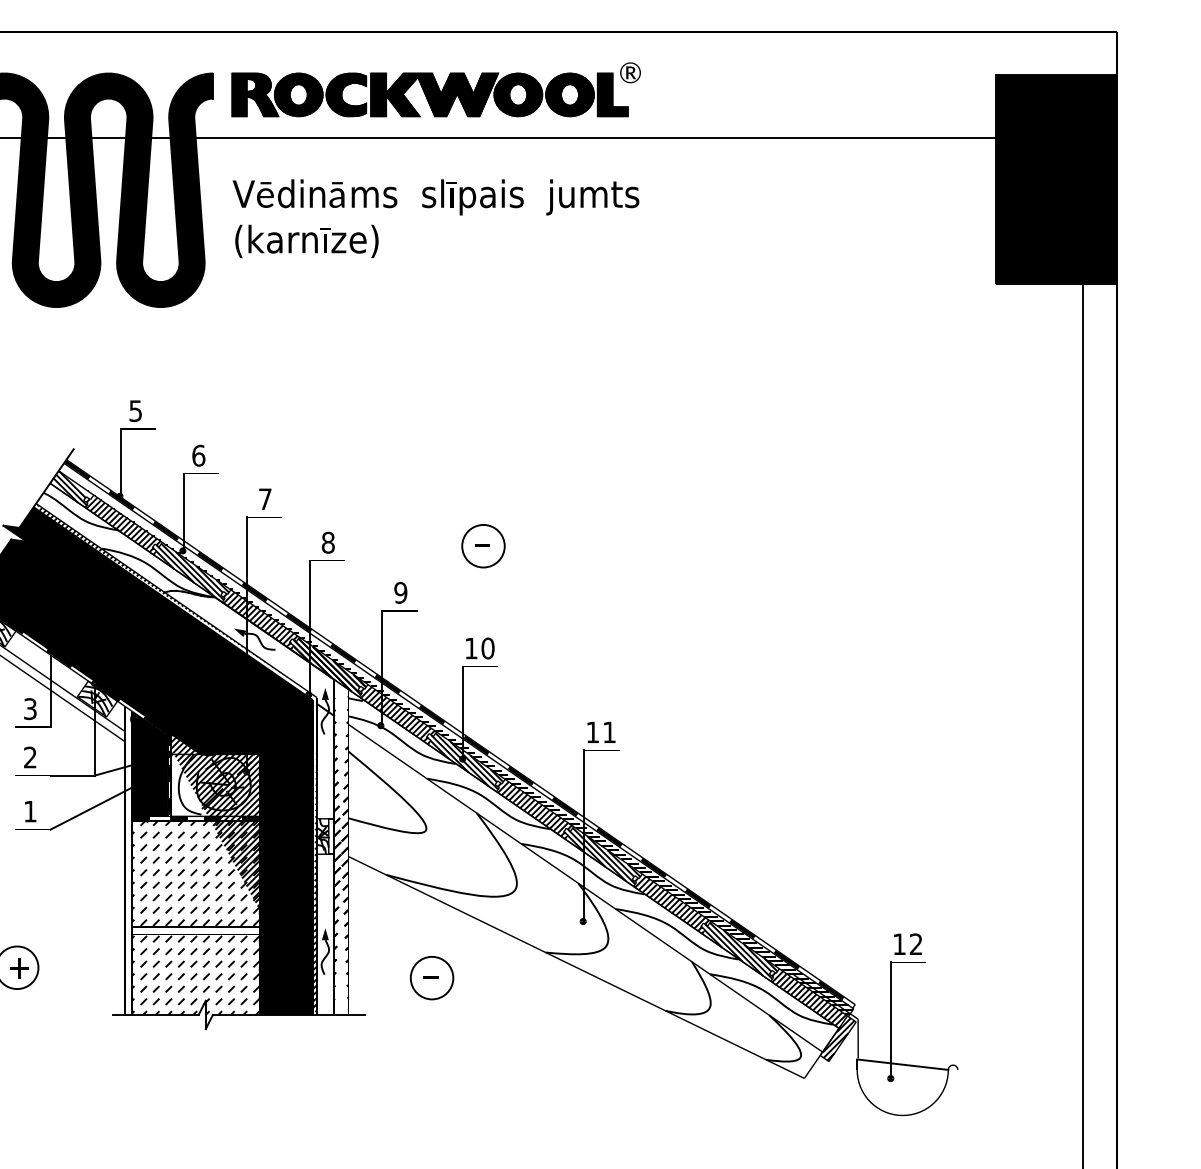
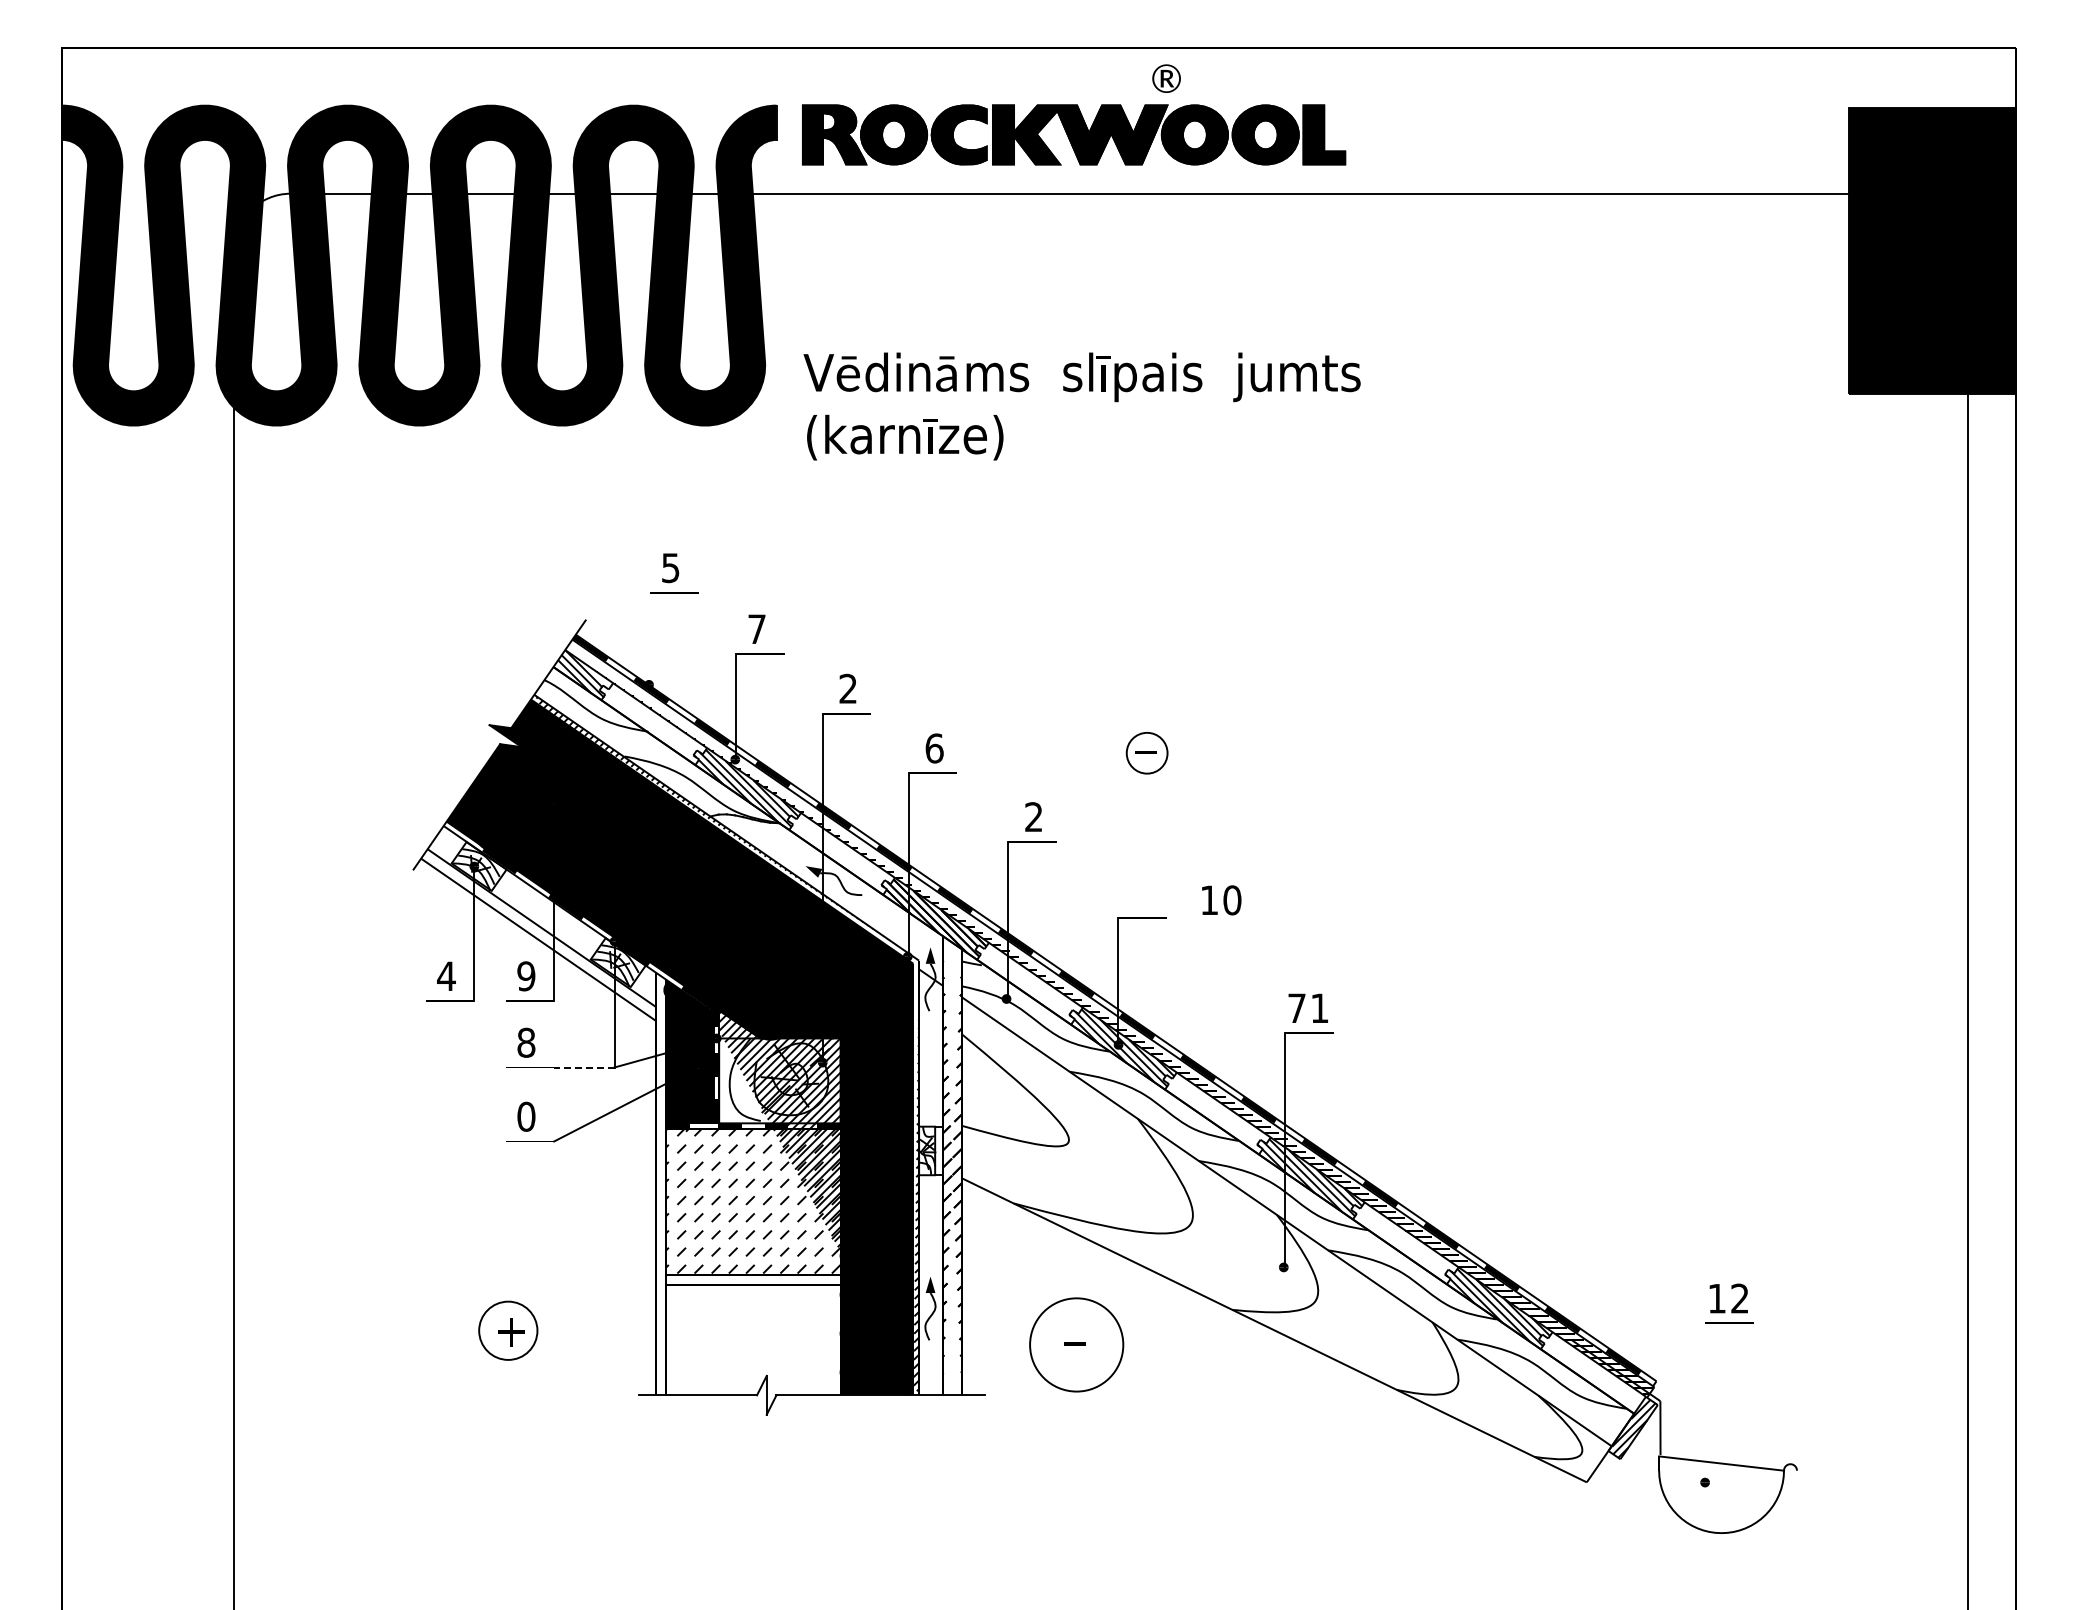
text: (630, 72) -> (1166, 78), moved
text: (435, 218) -> (1081, 406), moved
text: (199, 455) -> (757, 629), 6 -> 7
line: (120, 461) -> (650, 637), removed
text: (264, 498) -> (847, 688), 7 -> 2
hatch: (123, 524) -> (653, 723), removed
text: (328, 542) -> (934, 748), 8 -> 6
circle: (483, 546) -> (1147, 753), size x0.7
text: (400, 593) -> (1033, 817), 9 -> 2
hatch: (260, 619) -> (841, 853), removed
text: (480, 648) -> (1221, 900), moved
text: (30, 709) -> (526, 976), 3 -> 9
hatch: (397, 714) -> (1029, 983), removed
text: (592, 731) -> (1296, 1007), 11 -> 71
text: (30, 757) -> (526, 1042), 2 -> 8
line: (72, 775) -> (583, 1067), solid -> dashed
hatch: (534, 809) -> (1217, 1113), removed
text: (30, 811) -> (526, 1116), 1 -> 0
hatch: (672, 903) -> (1405, 1242), removed
circle: (431, 977) -> (1076, 1344), size x1.6
hatch: (195, 981) -> (752, 1349), removed
hatch: (808, 998) -> (1592, 1372), removed
line: (891, 1020) -> (1705, 1402), removed

